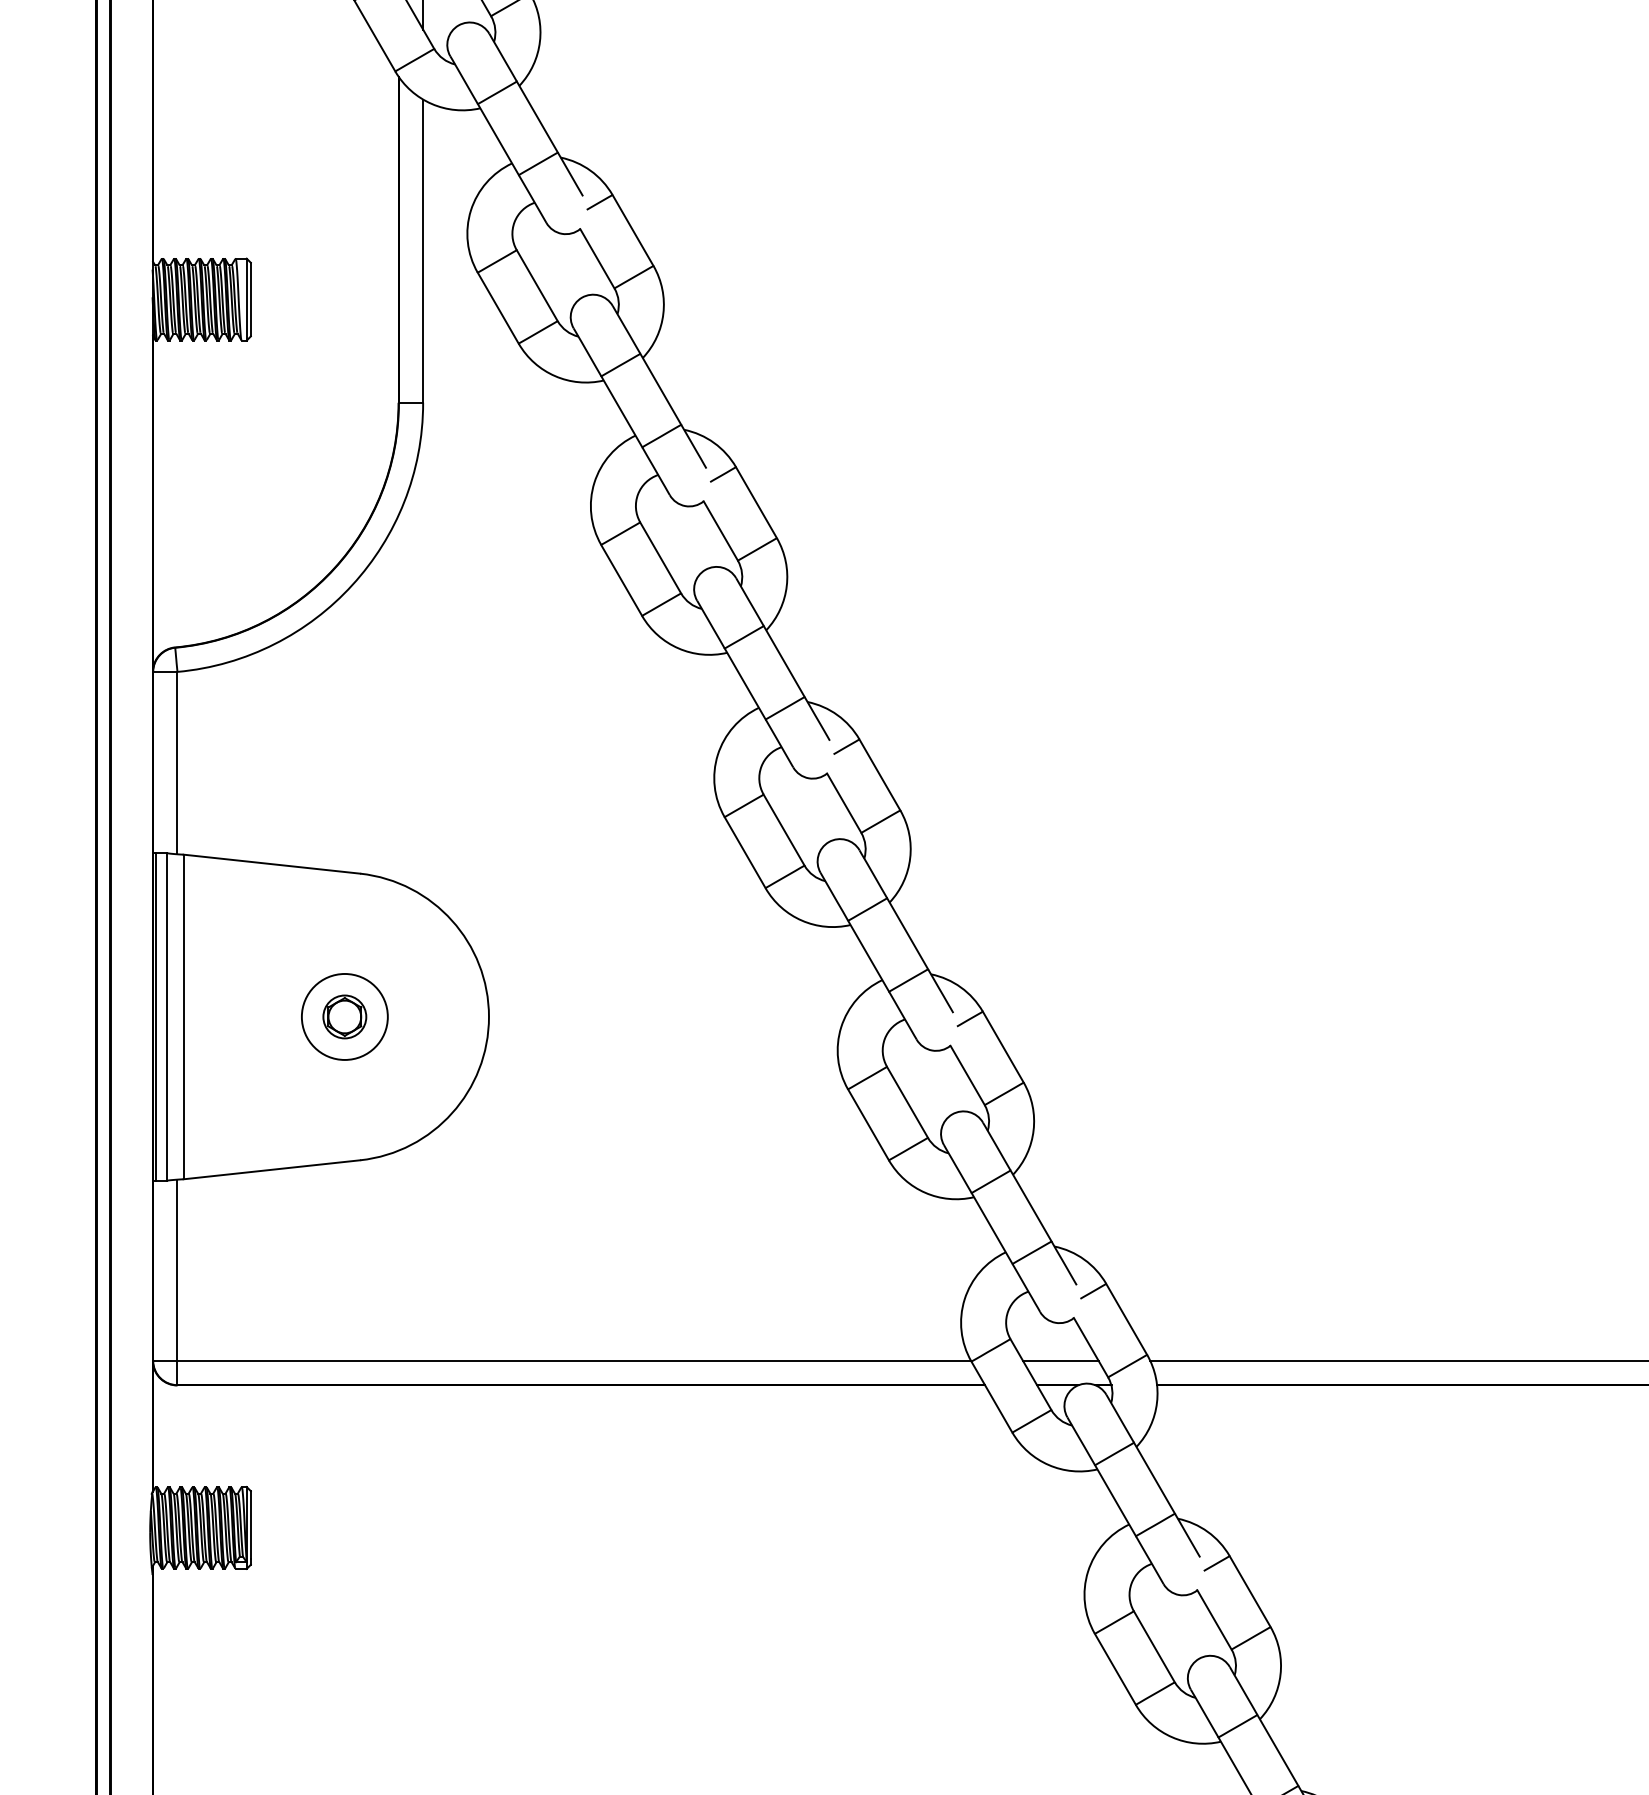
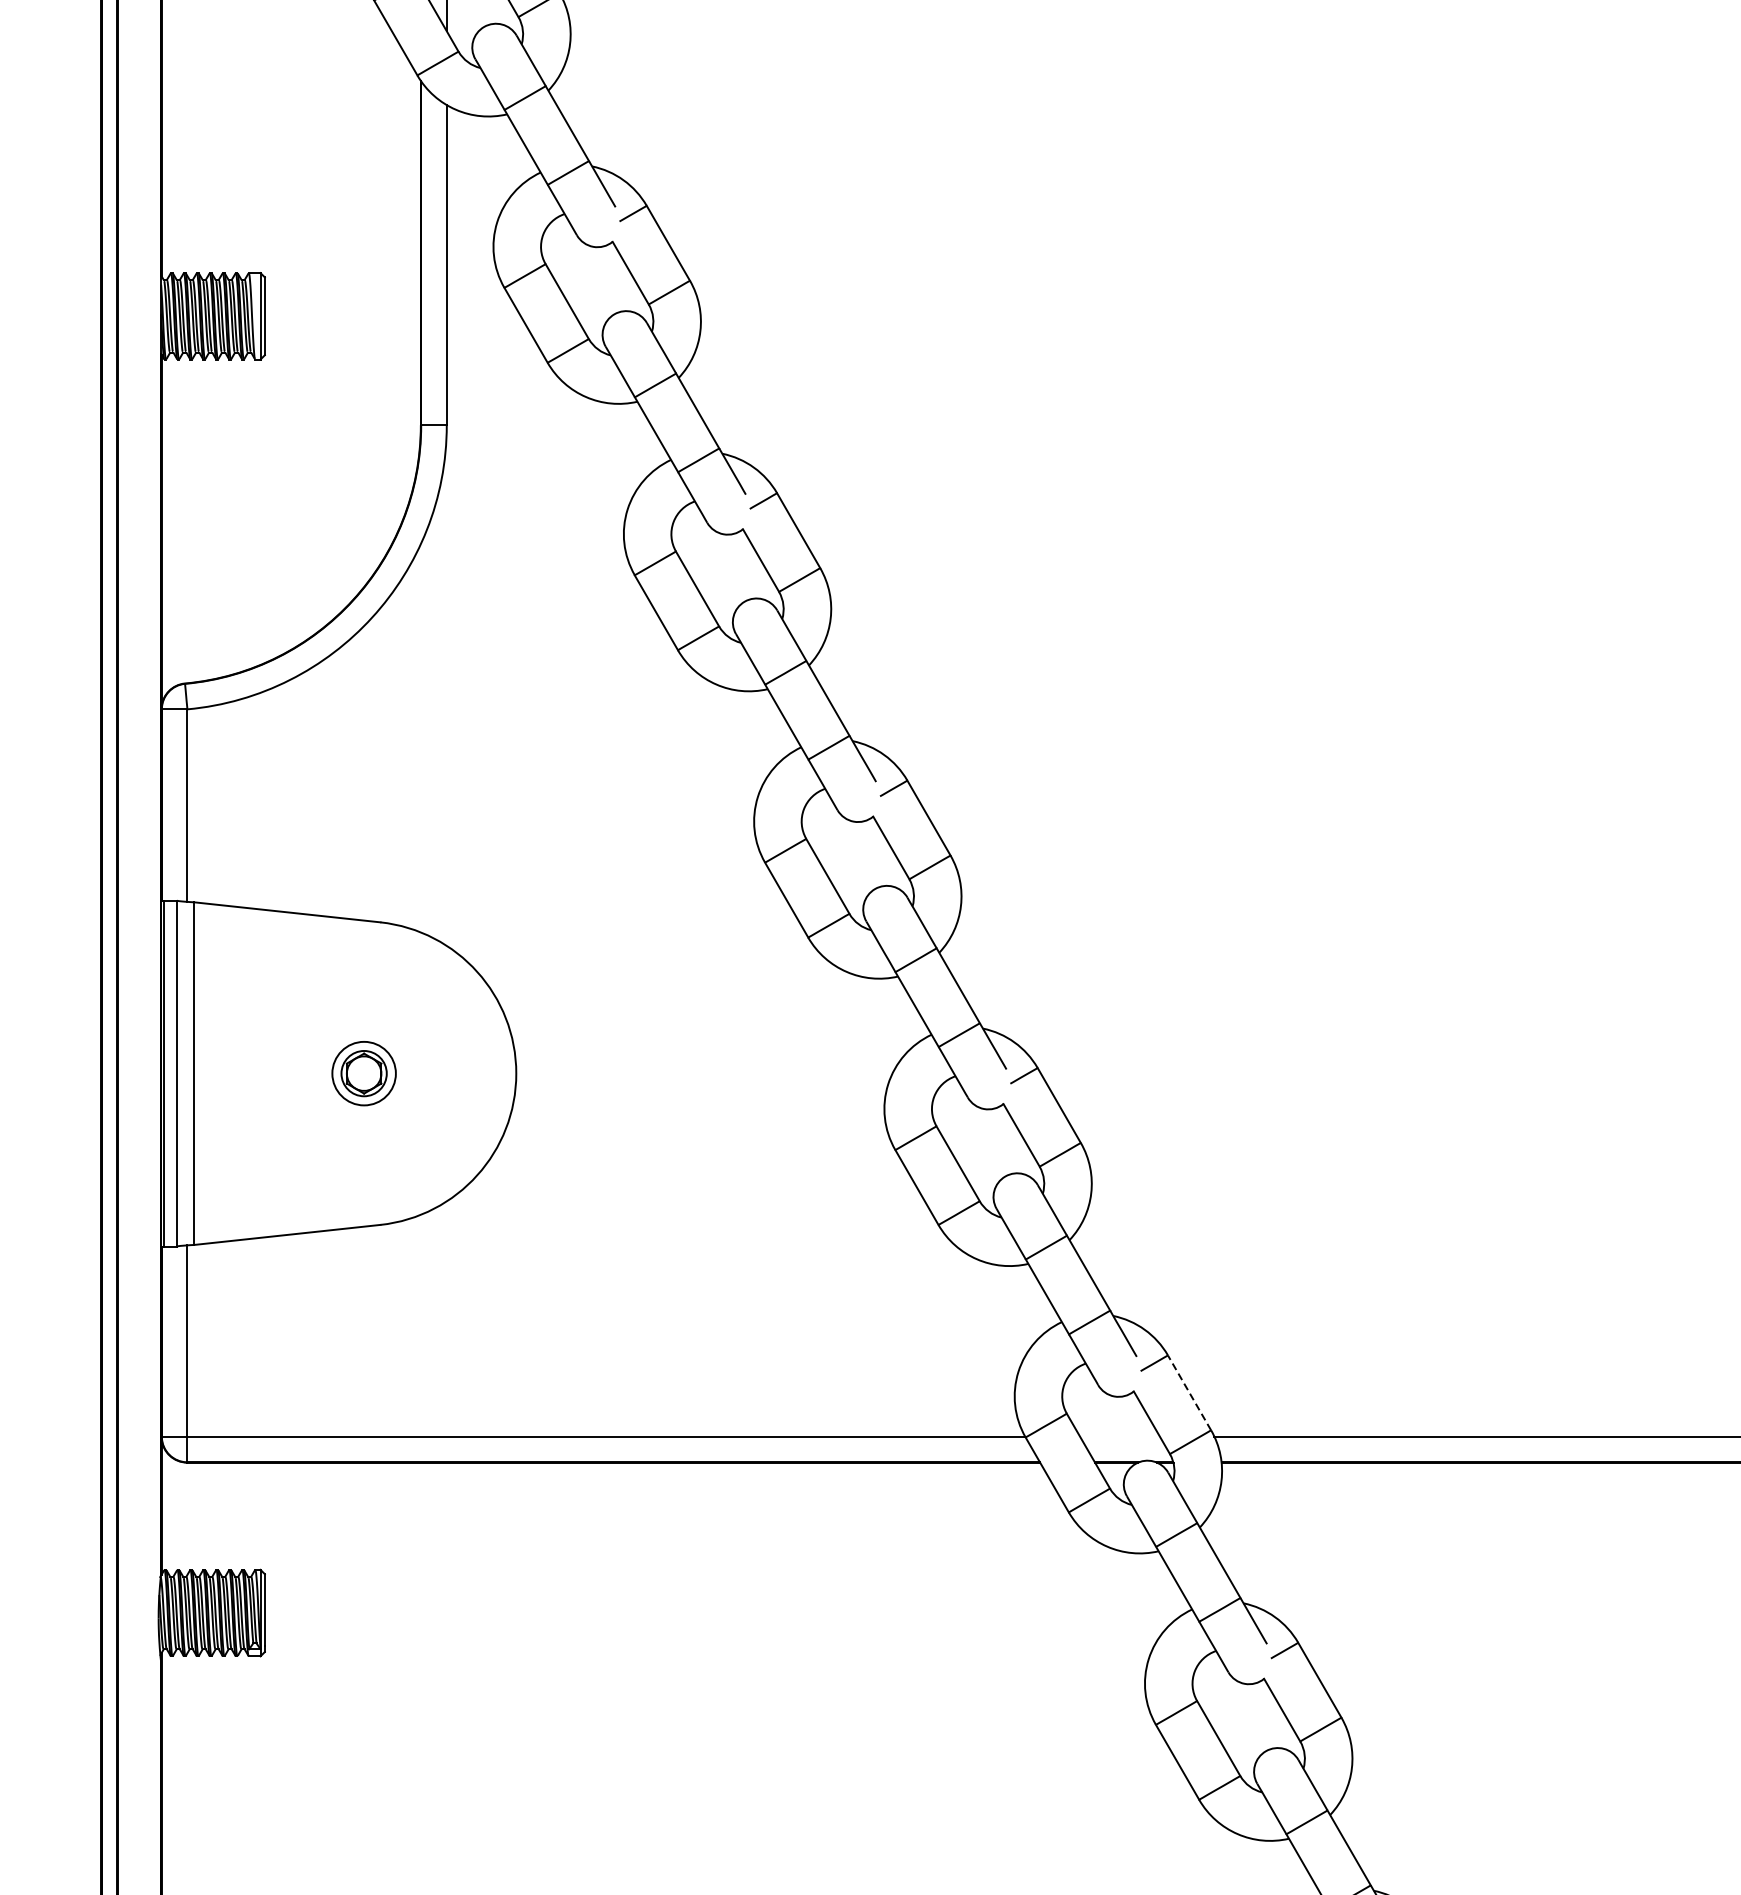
circle: (344, 1016) -> (363, 1073), size x0.7
line: (1126, 1319) -> (1189, 1393), solid -> dashed
line: (1060, 1360) -> (1119, 1436), removed

